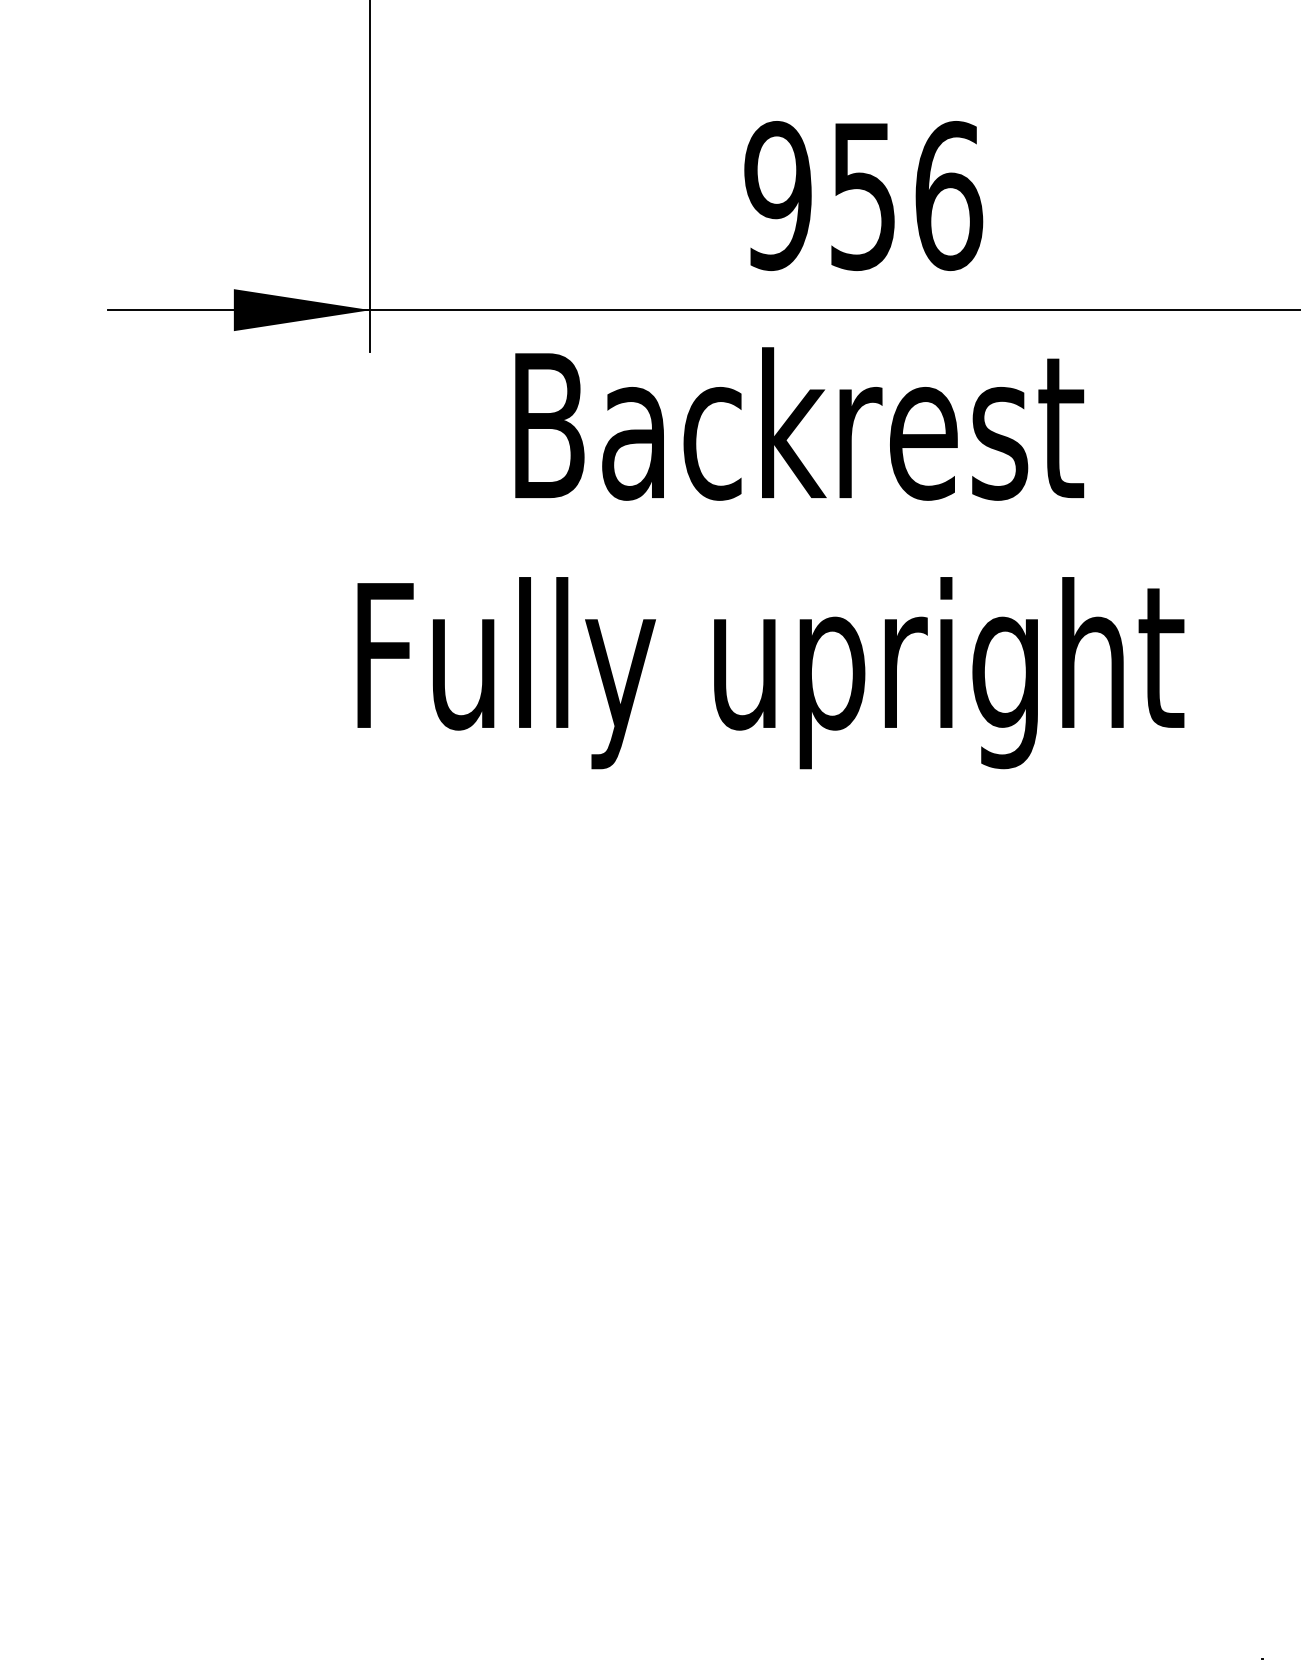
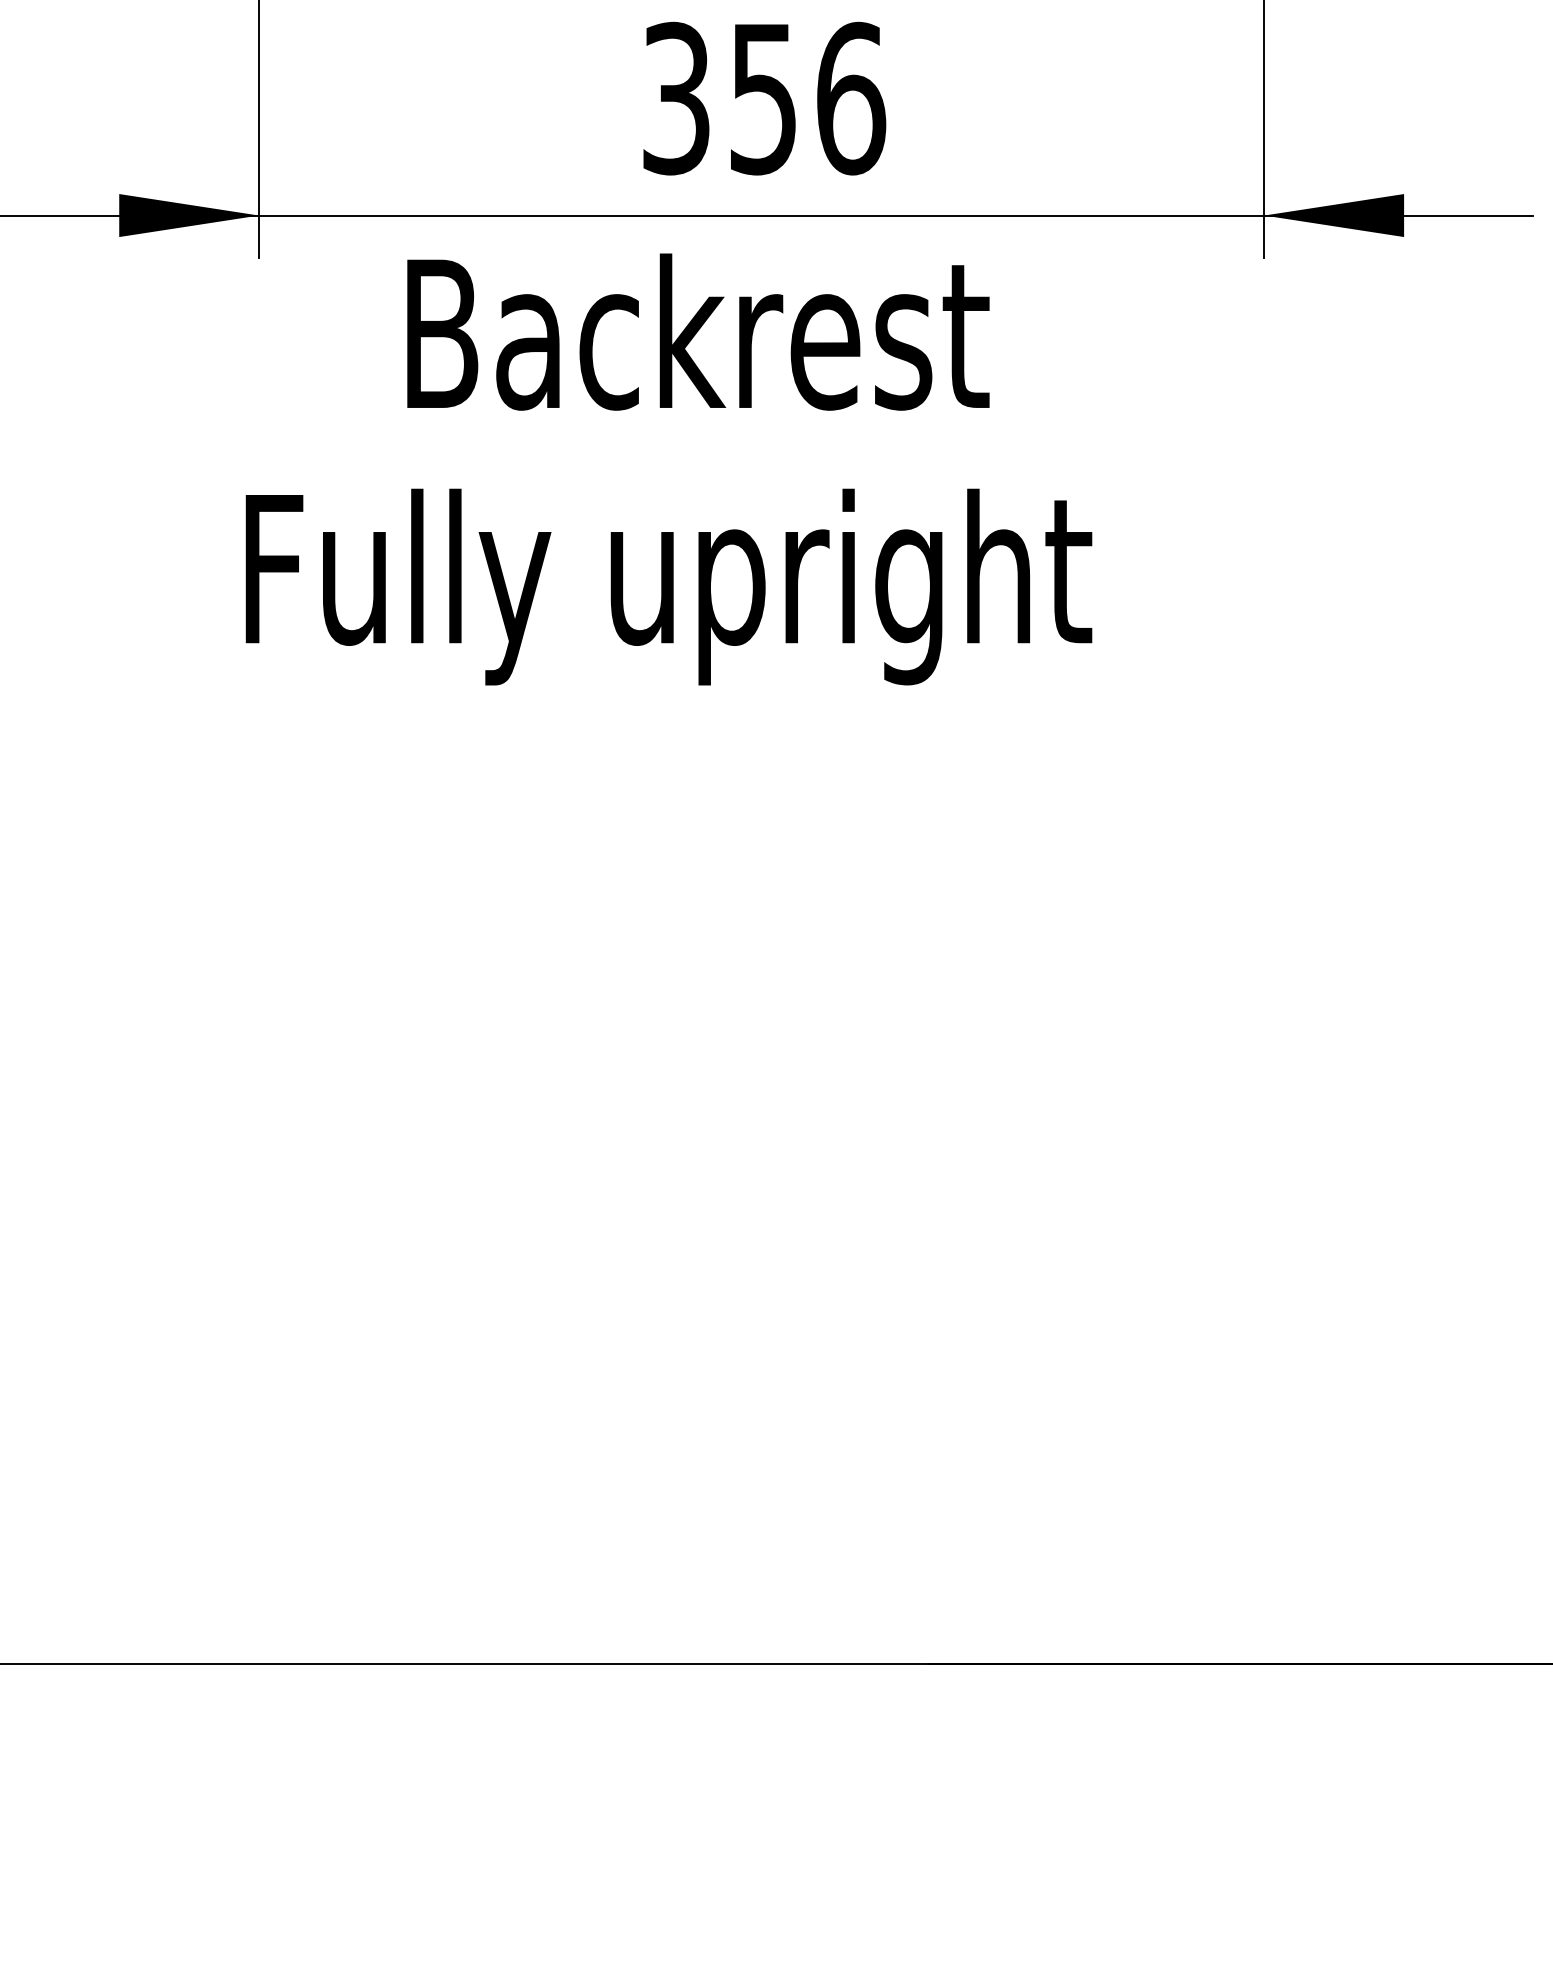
text: (777, 195) -> (675, 98), 956 -> 356

